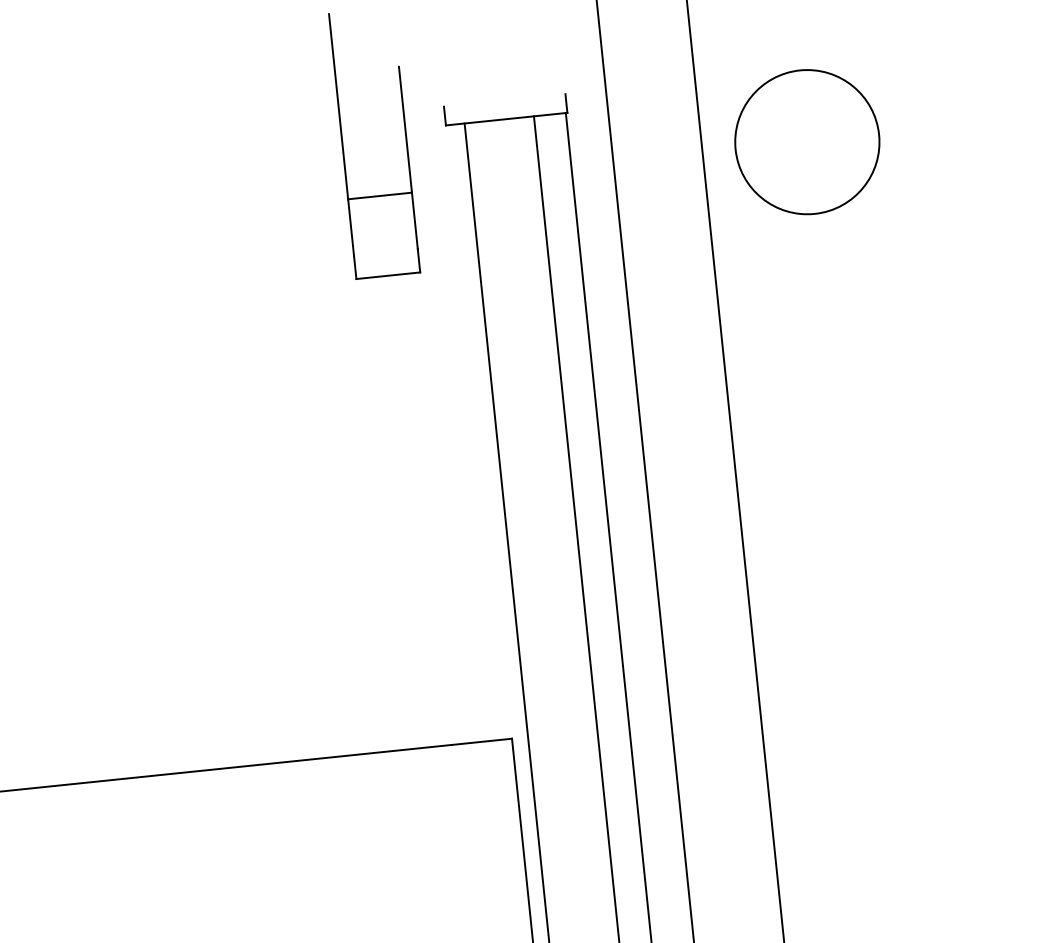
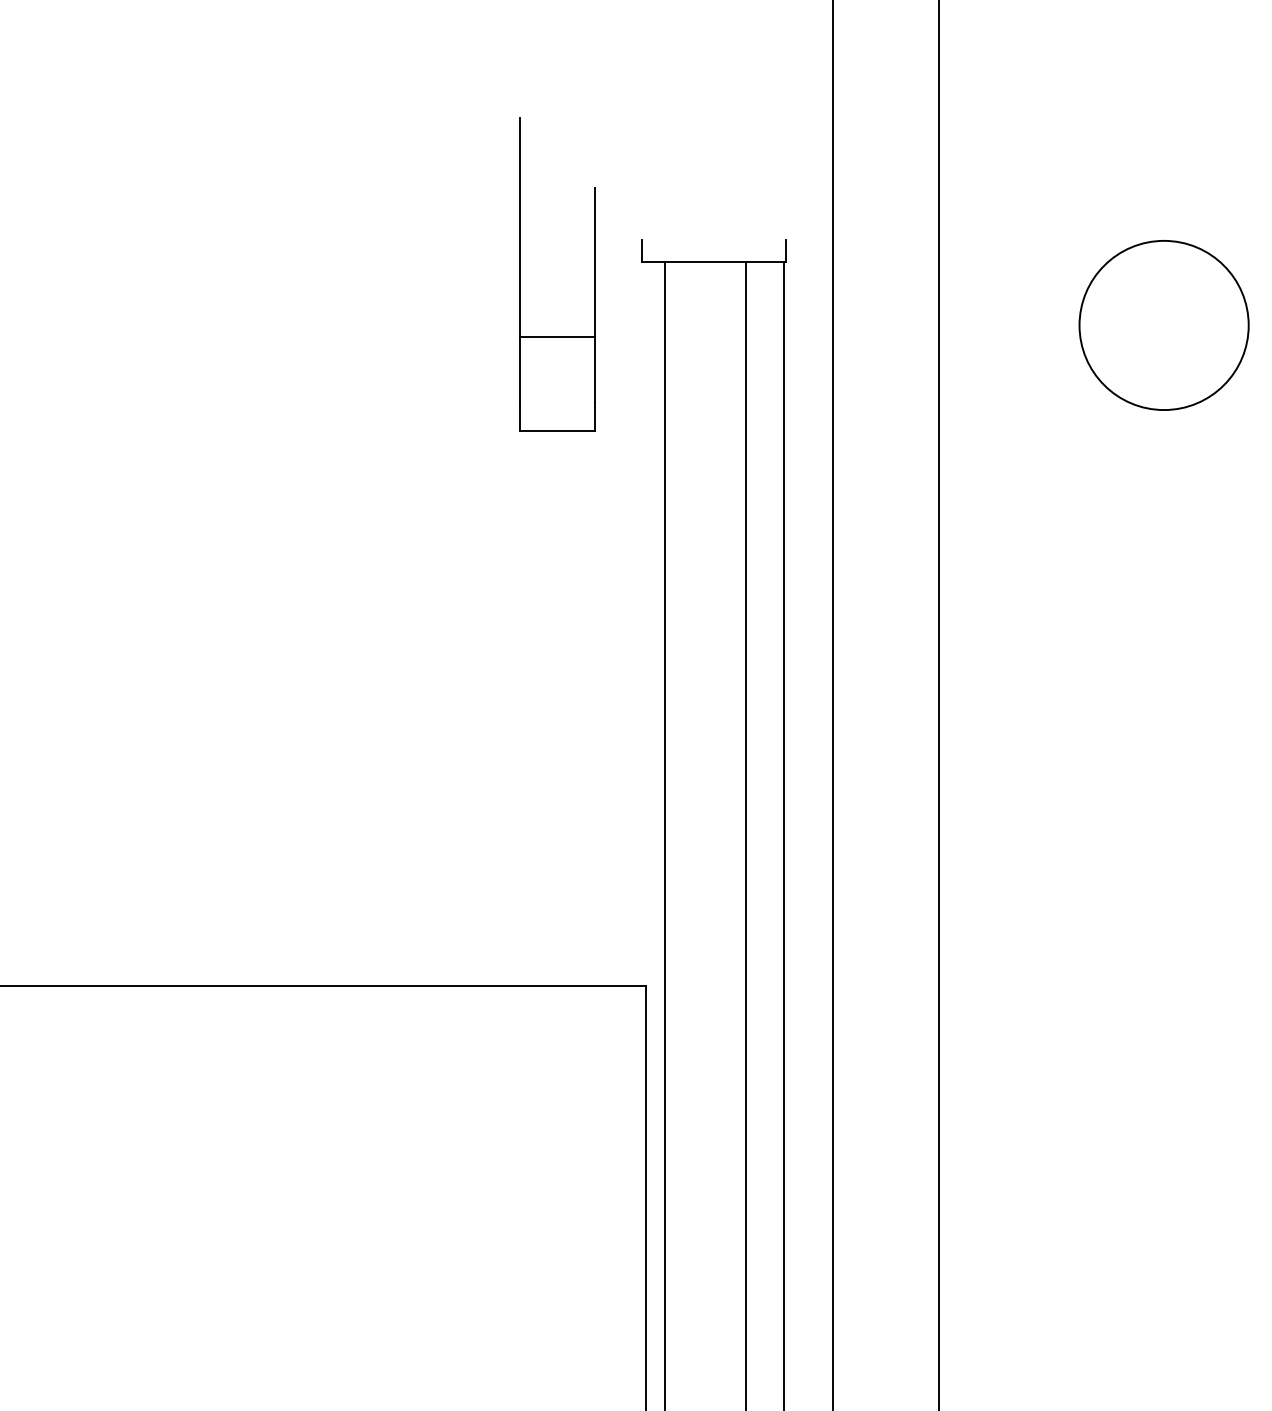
circle: (806, 142) -> (1163, 325), moved

